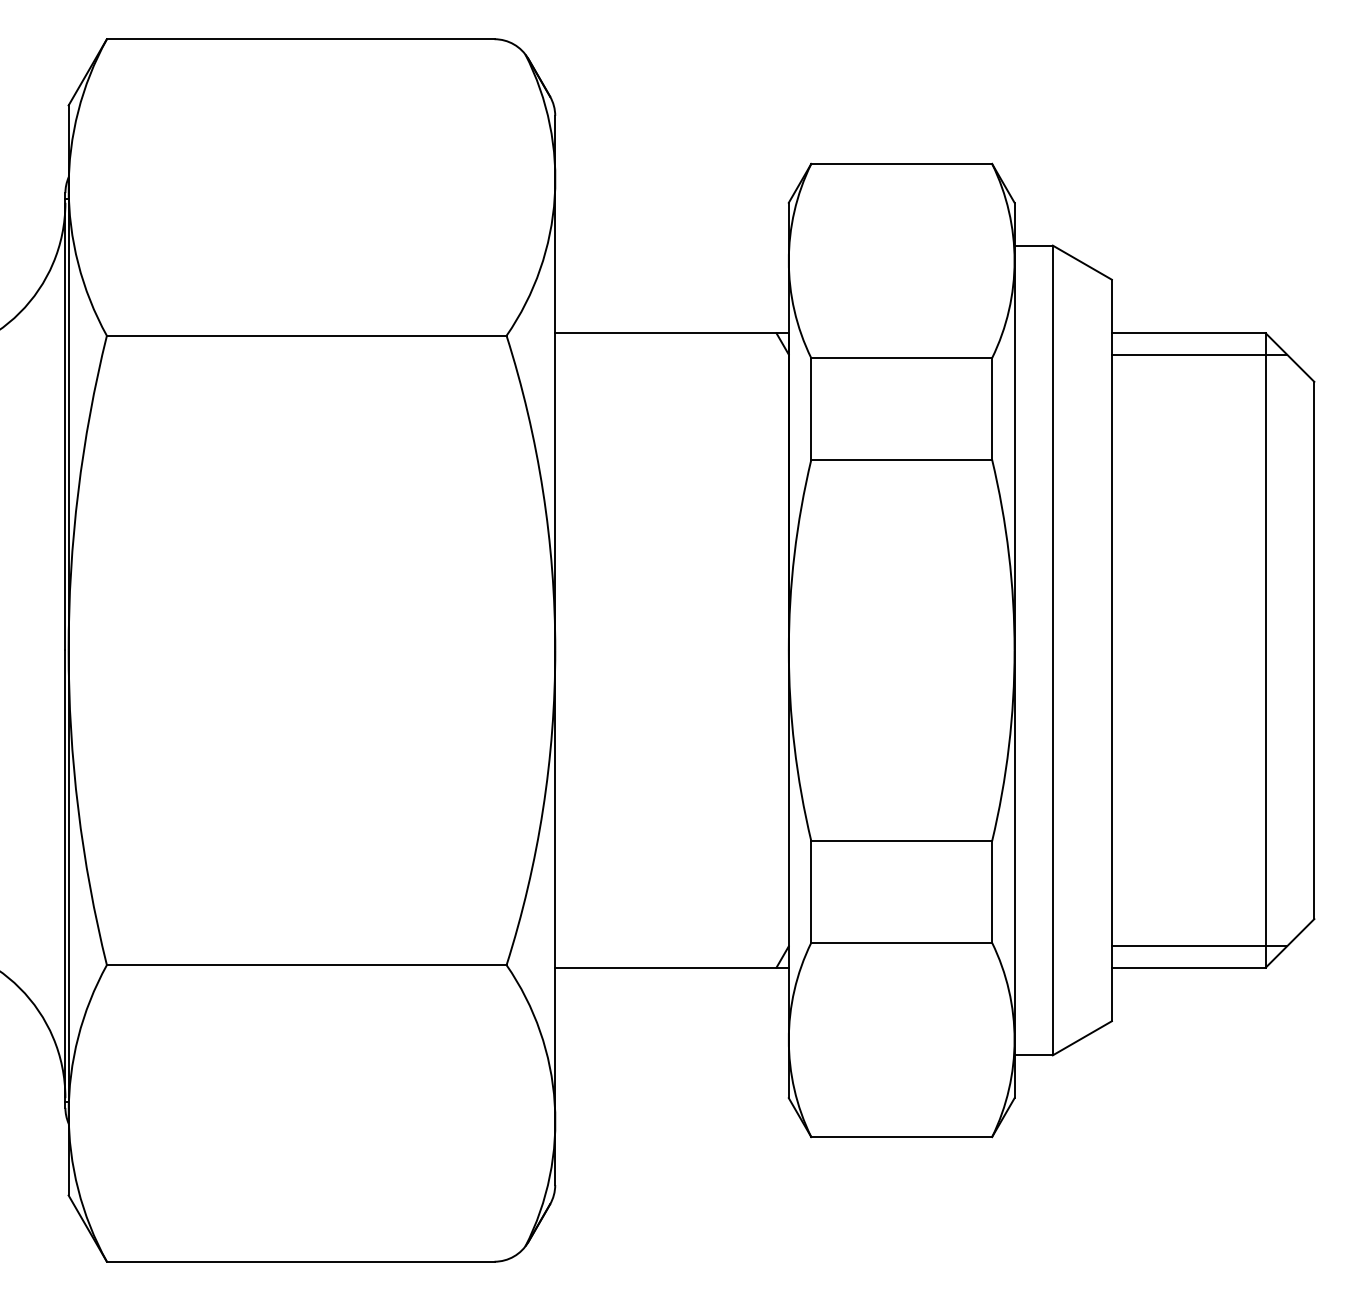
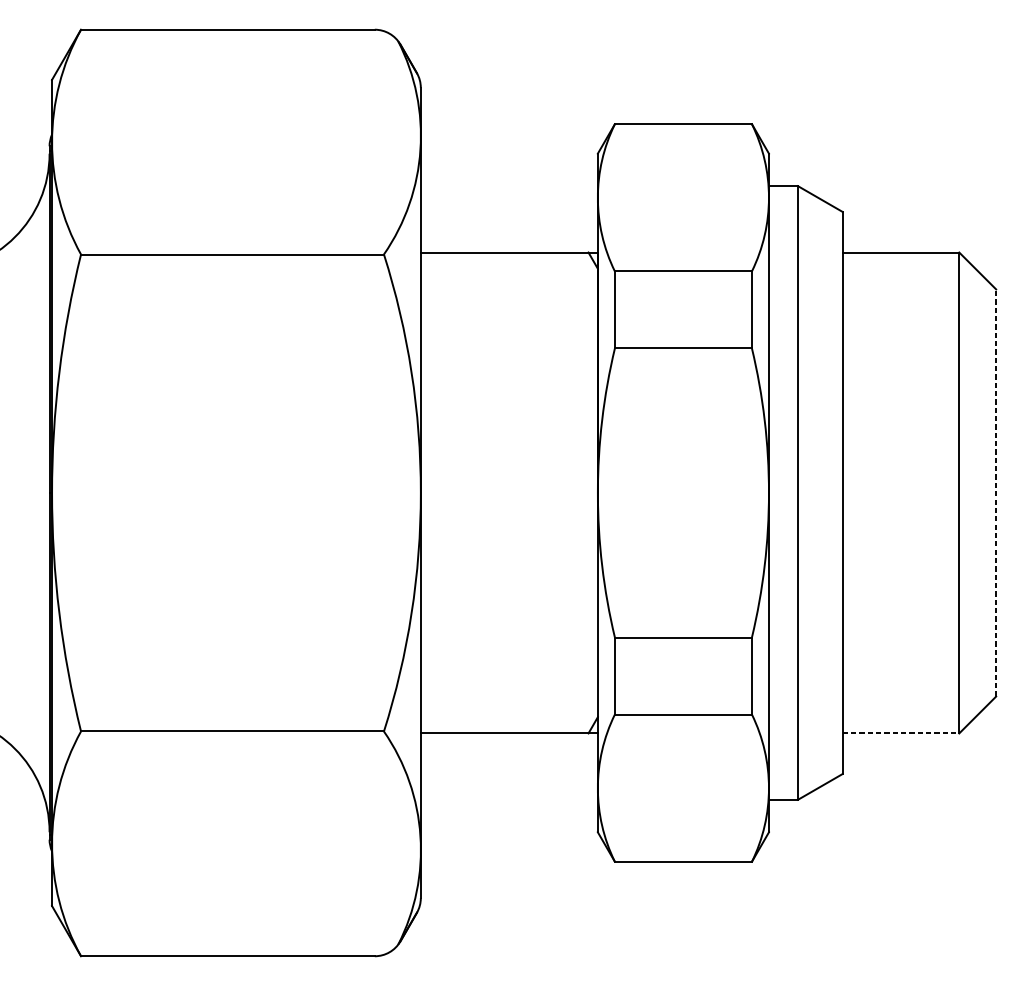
line: (1199, 354) -> (909, 268), removed
line: (1314, 650) -> (996, 493), solid -> dashed
line: (1199, 946) -> (909, 717), removed
line: (1188, 967) -> (900, 733), solid -> dashed

